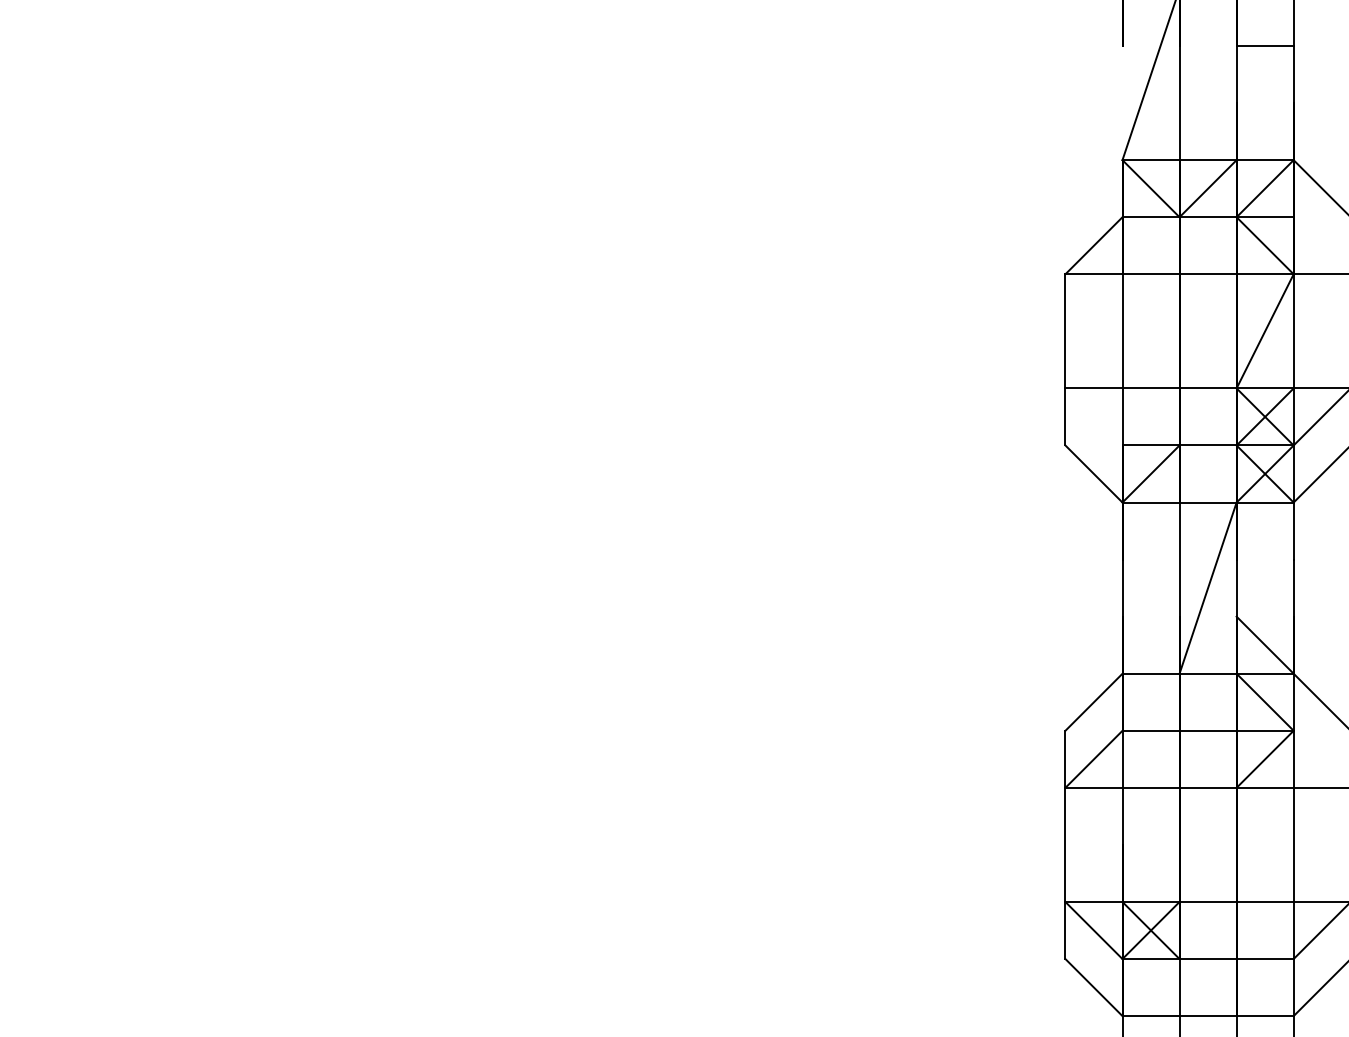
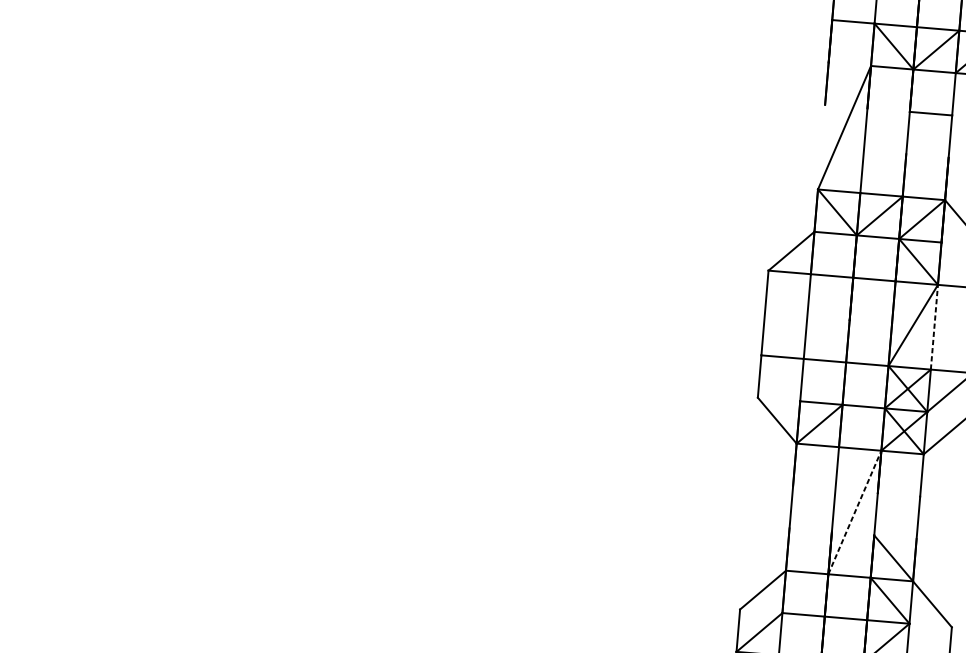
line: (1293, 330) -> (934, 326), solid -> dashed
line: (1208, 587) -> (855, 512), solid -> dashed

